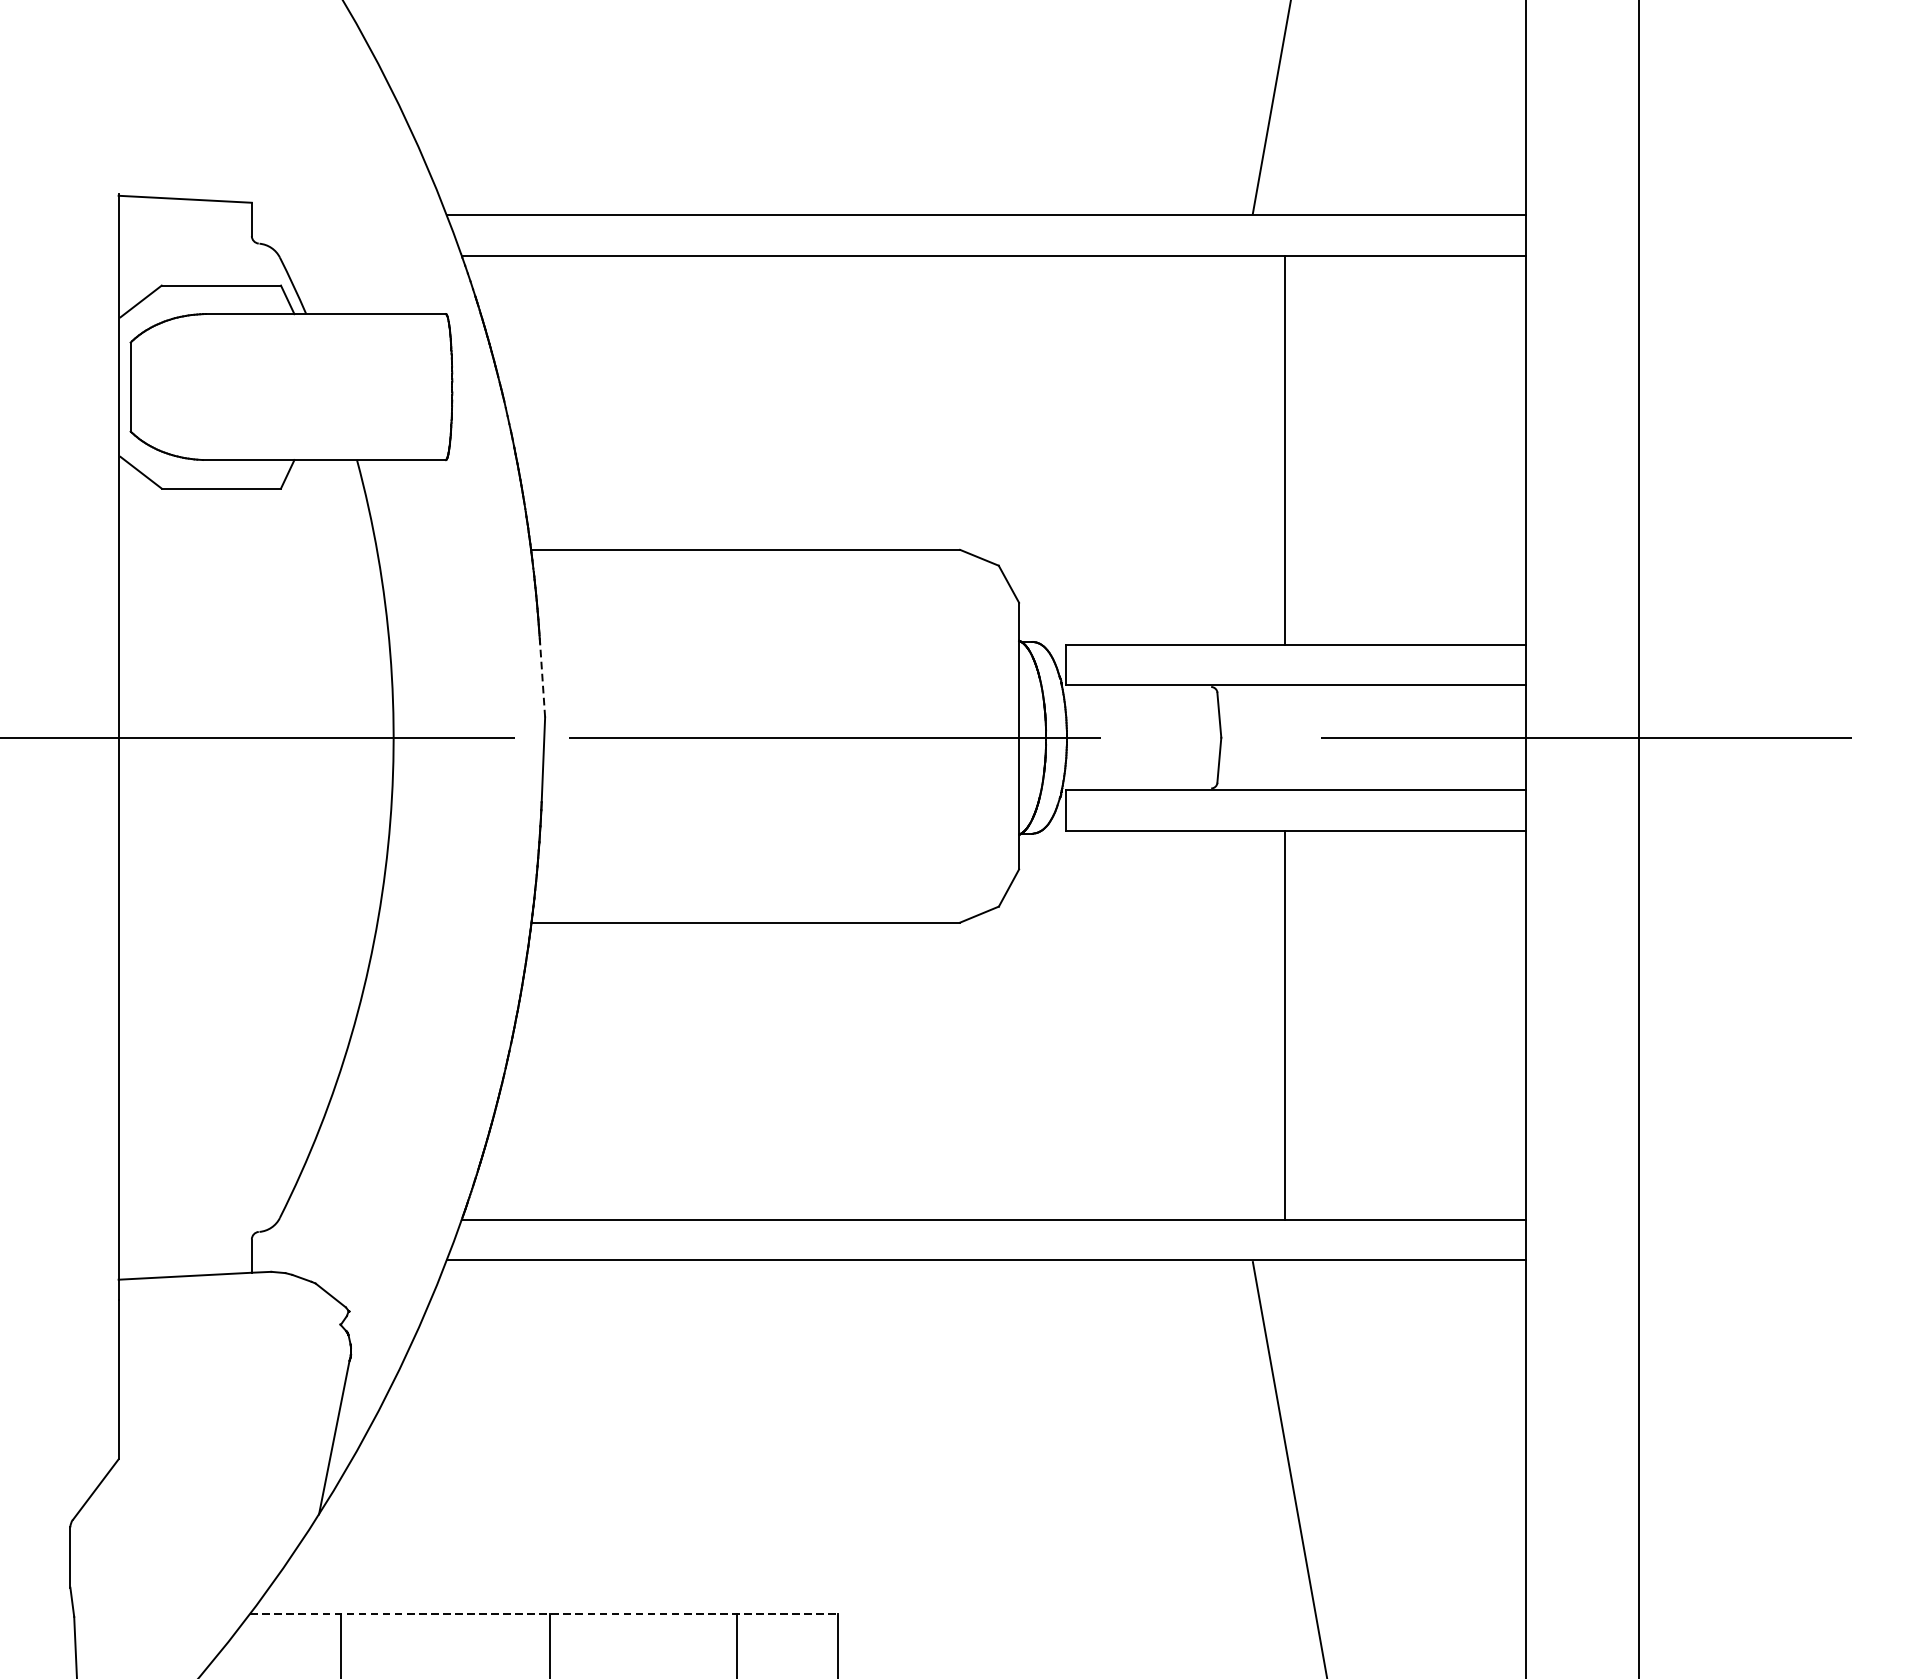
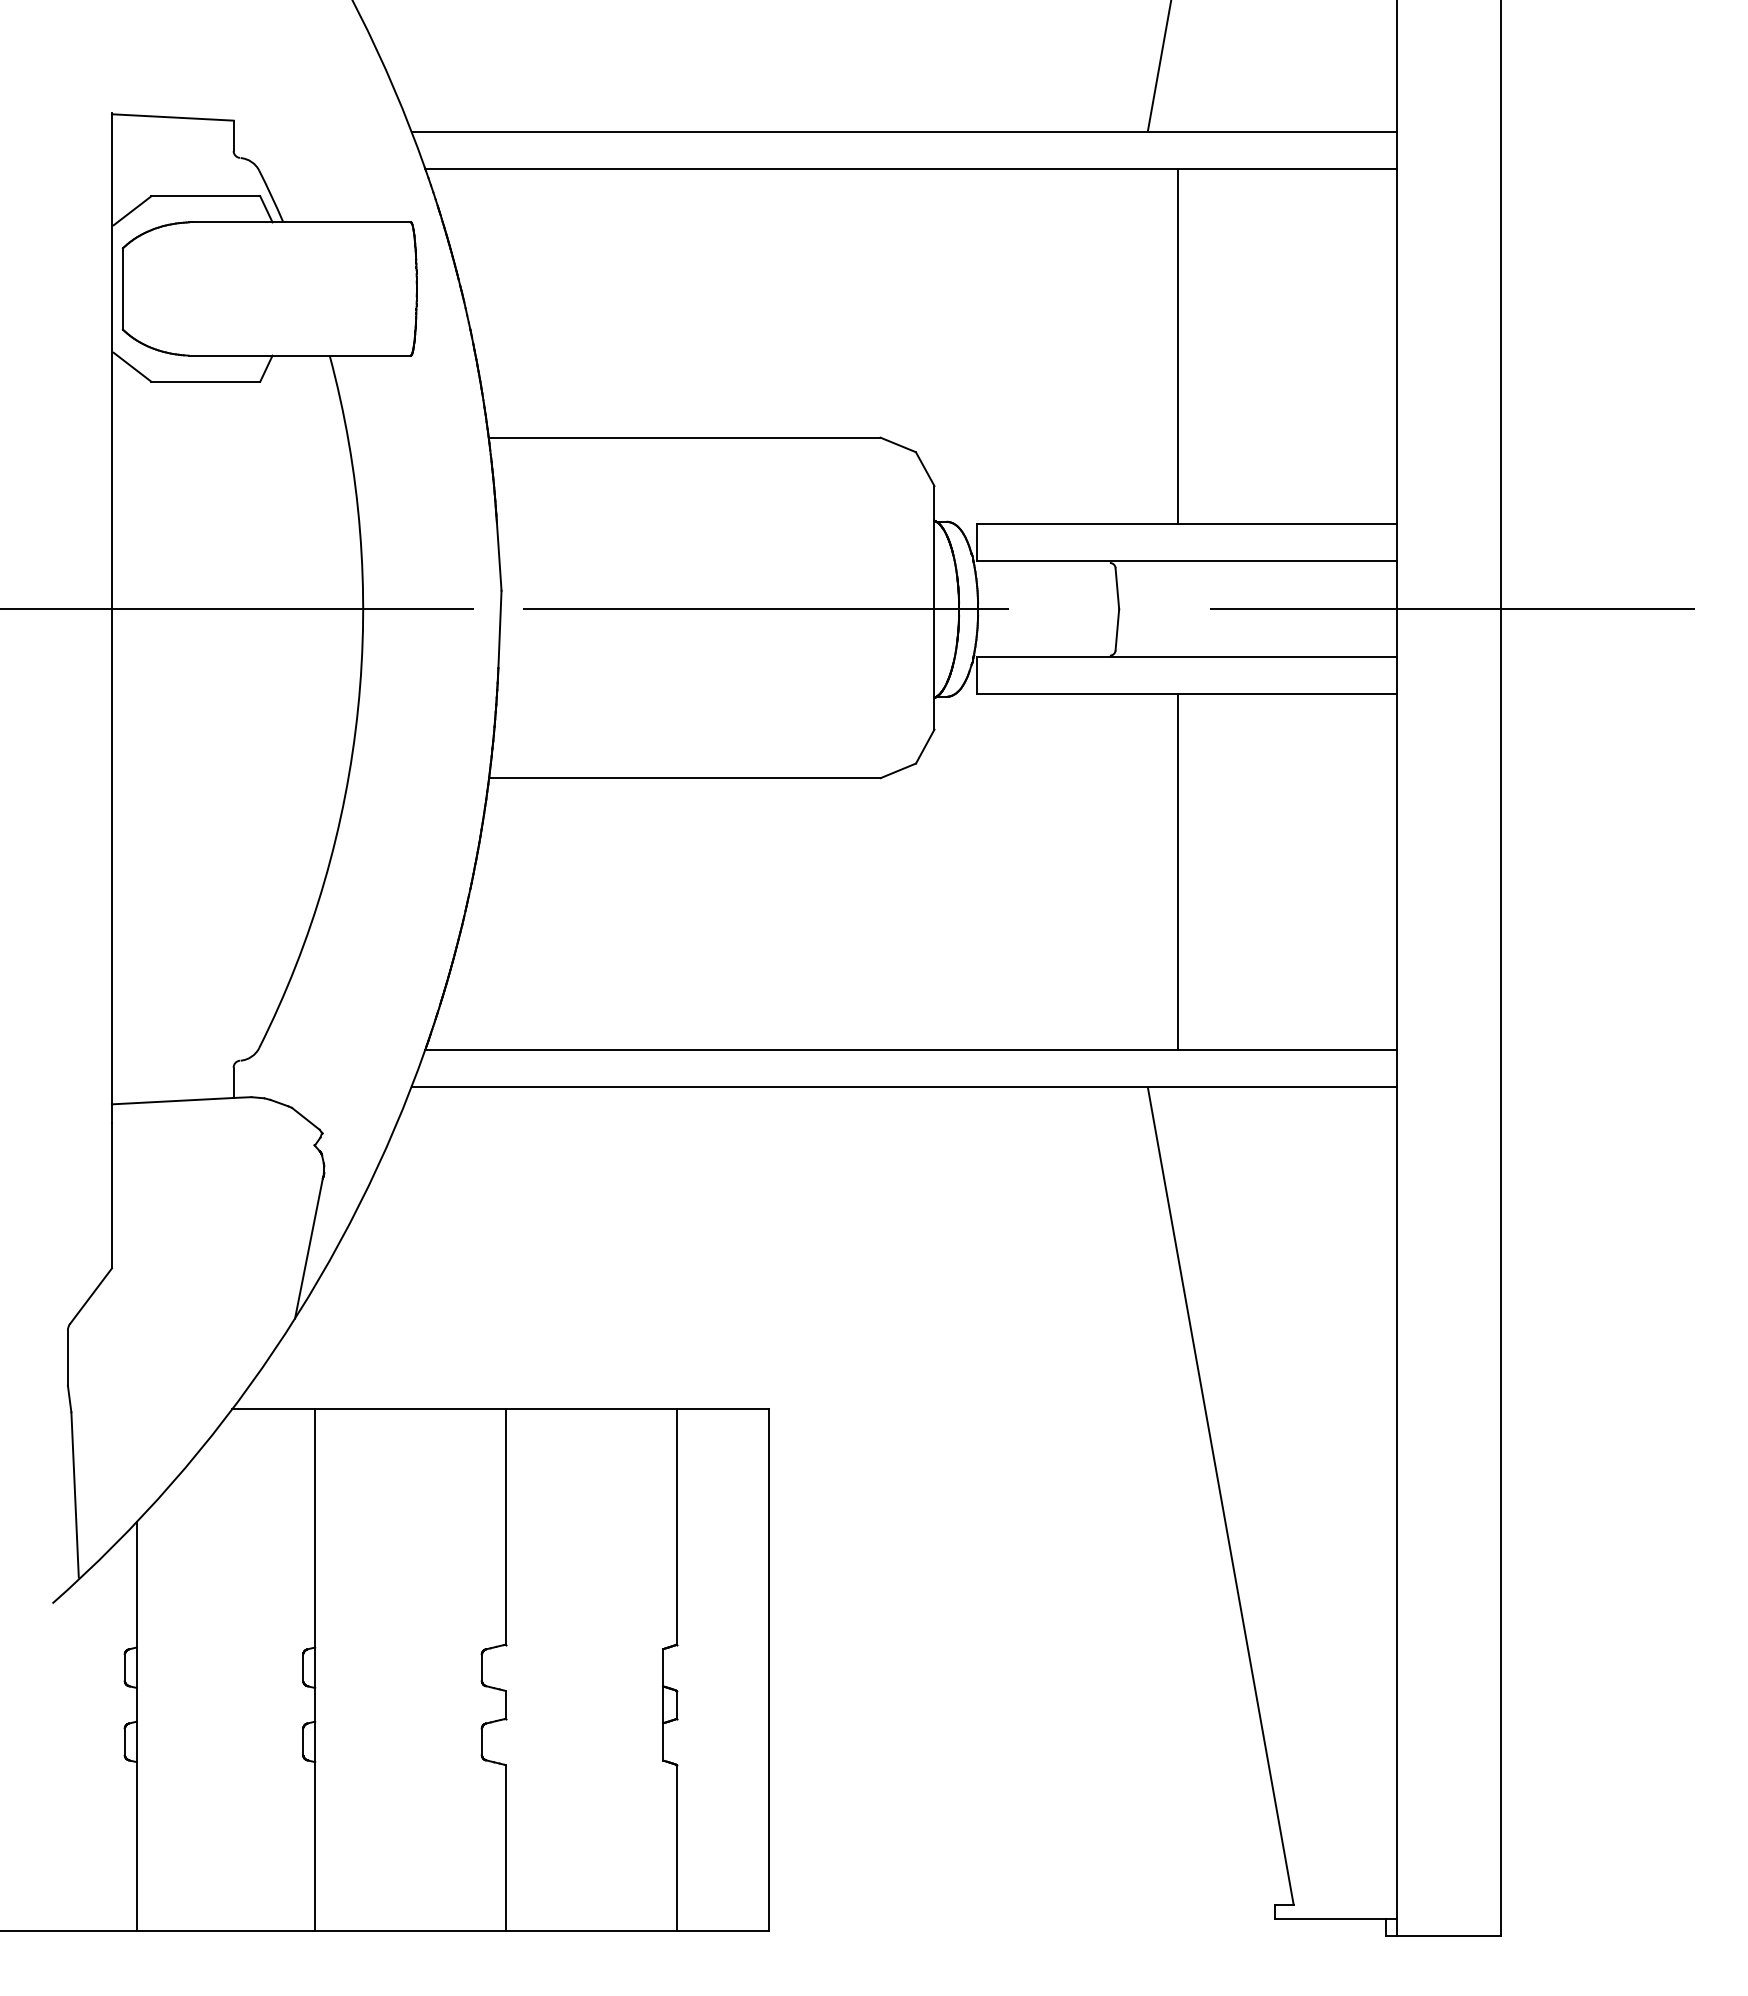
line: (541, 675) -> (498, 552), dashed -> solid
line: (543, 1613) -> (500, 1409), dashed -> solid

